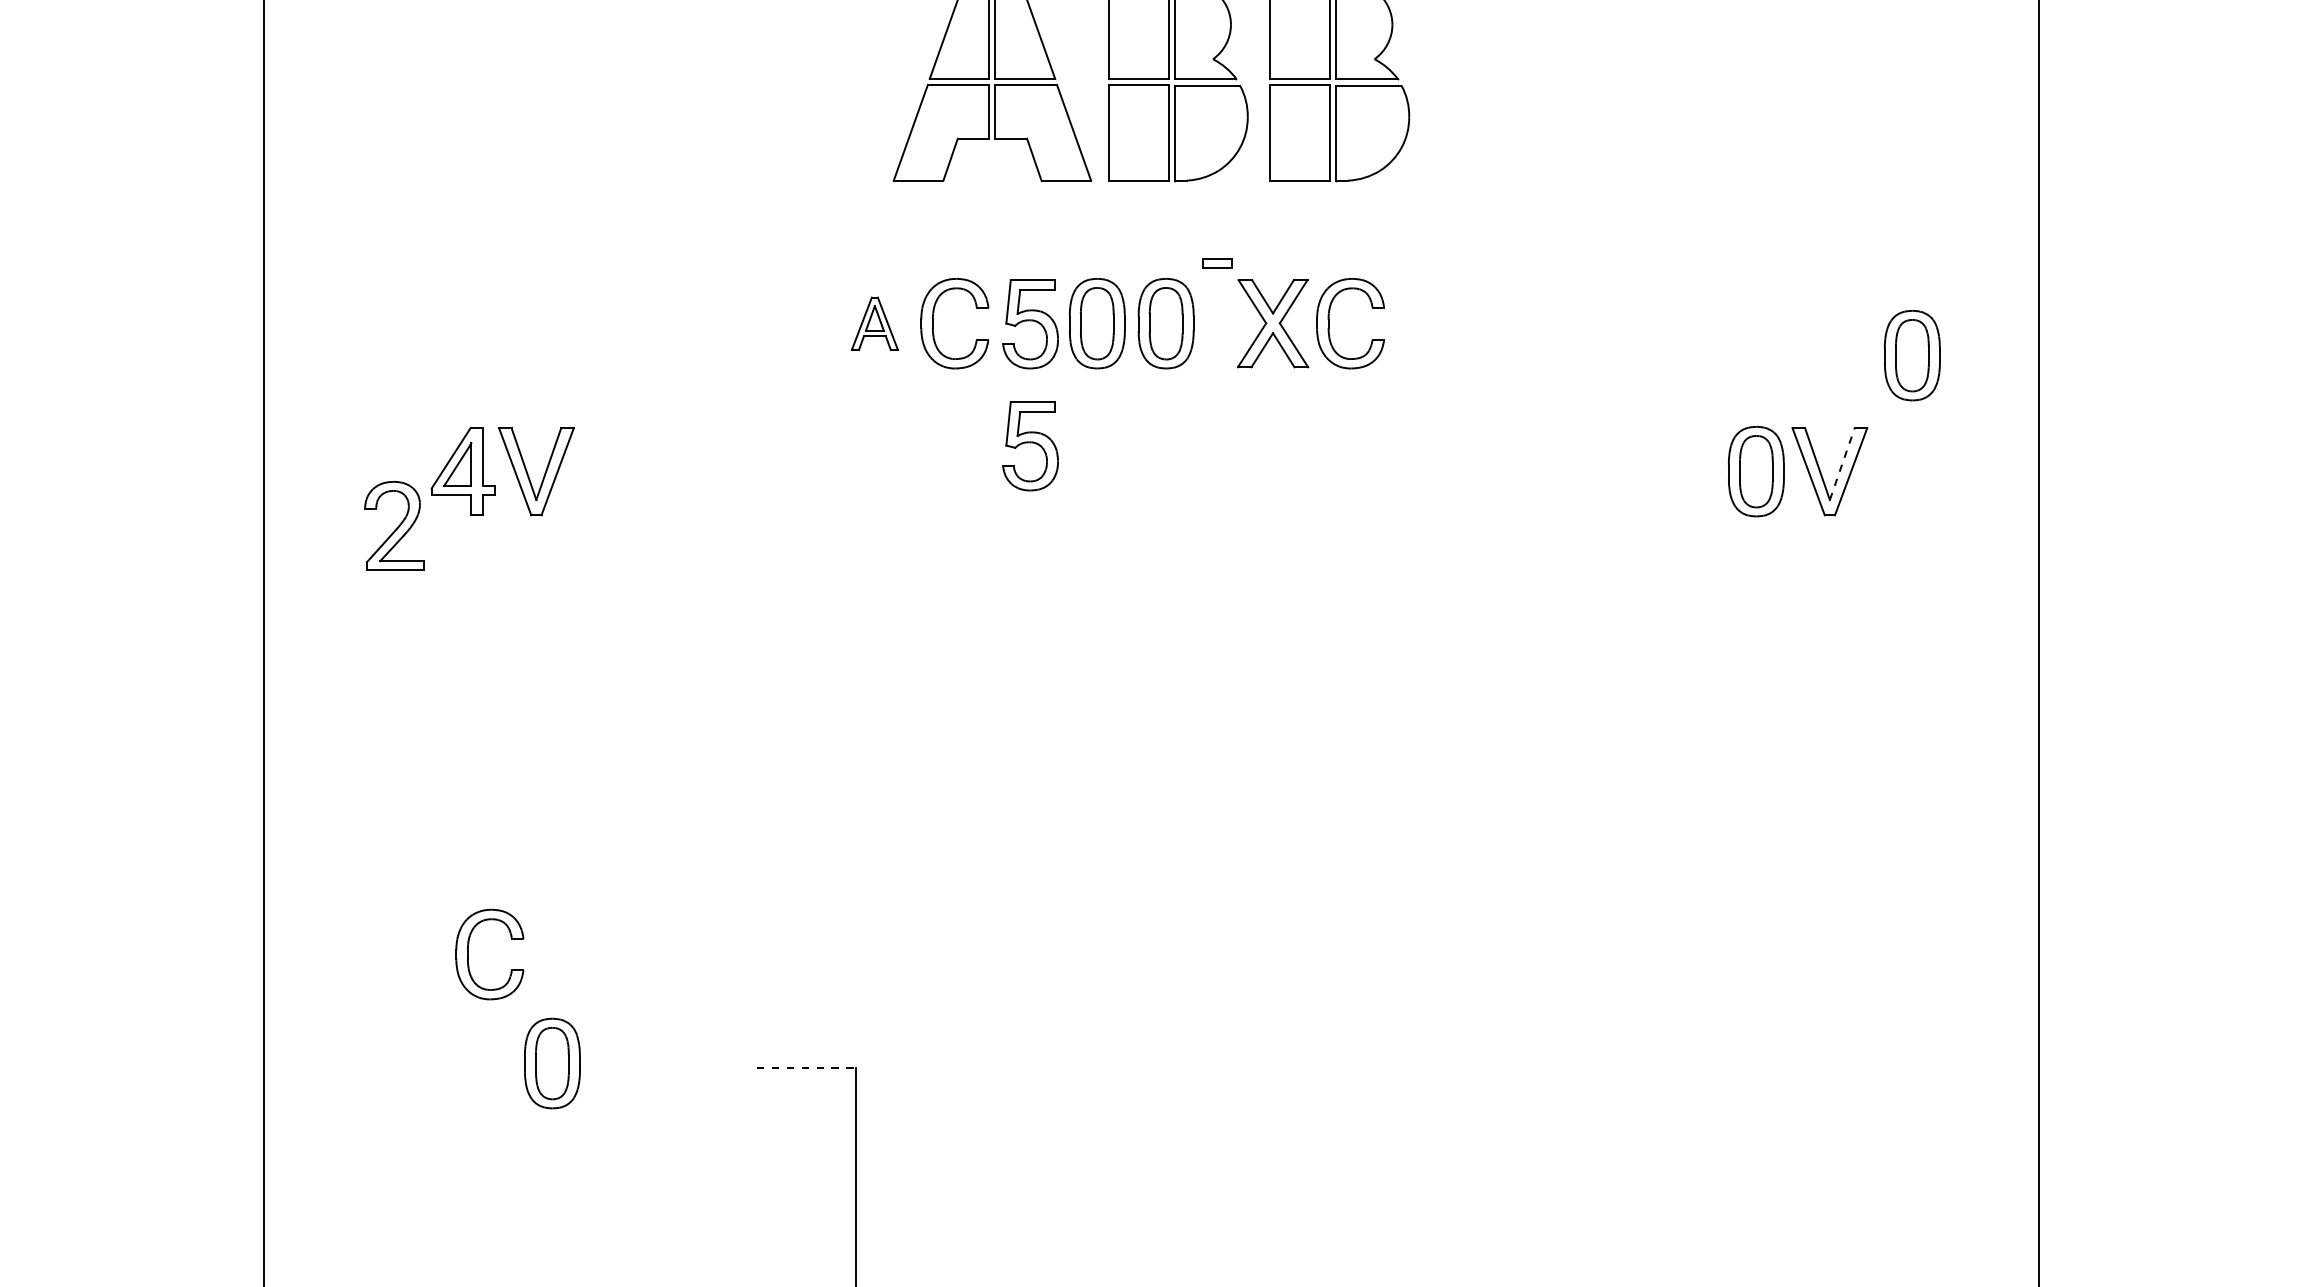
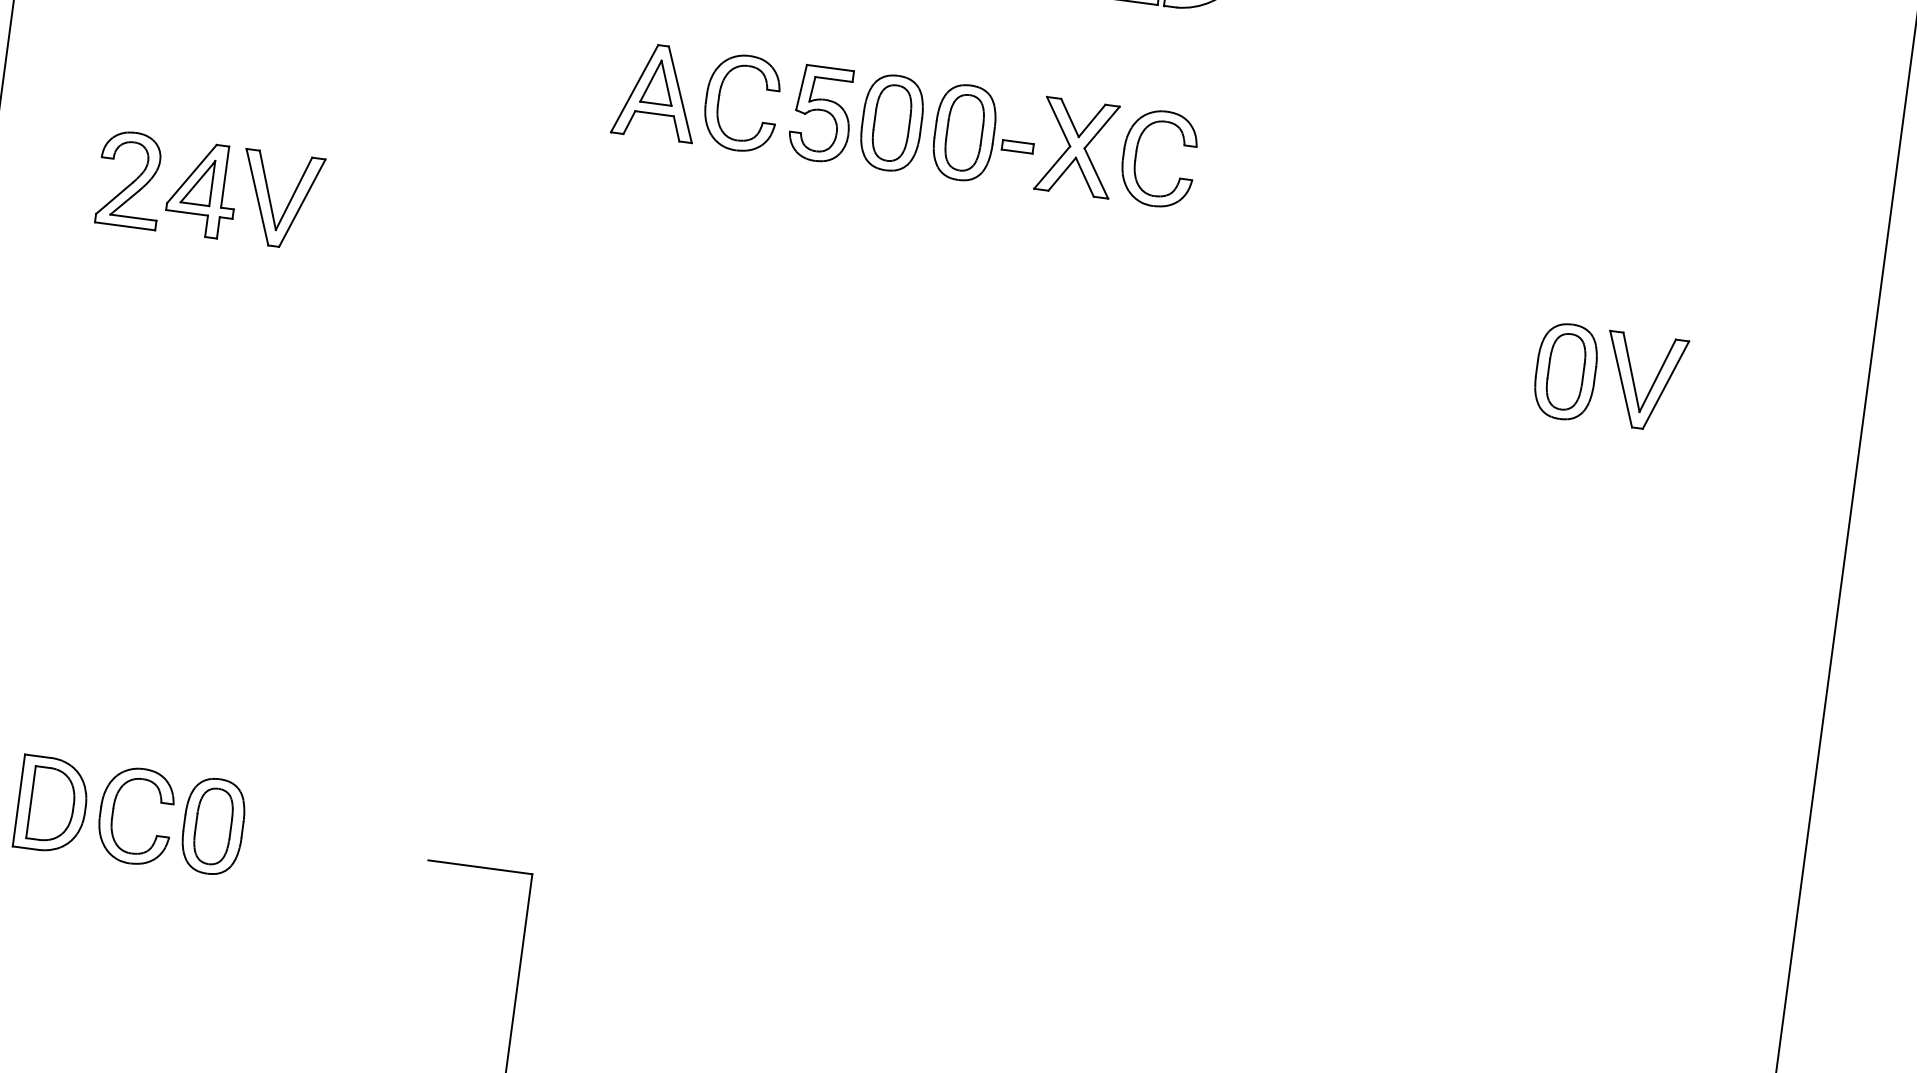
part: (1217, 263) -> (1017, 147), moved
part: (874, 323) -> (657, 91), size x1.67
part: (1912, 355) -> (1746, 271), removed
part: (1030, 446) -> (804, 243), removed
line: (1842, 463) -> (1657, 375), dashed -> solid
part: (394, 525) -> (130, 178), moved
part: (468, 954) -> (113, 813), moved
part: (399, 1063) -> (52, 804), added
line: (806, 1068) -> (480, 867), dashed -> solid

